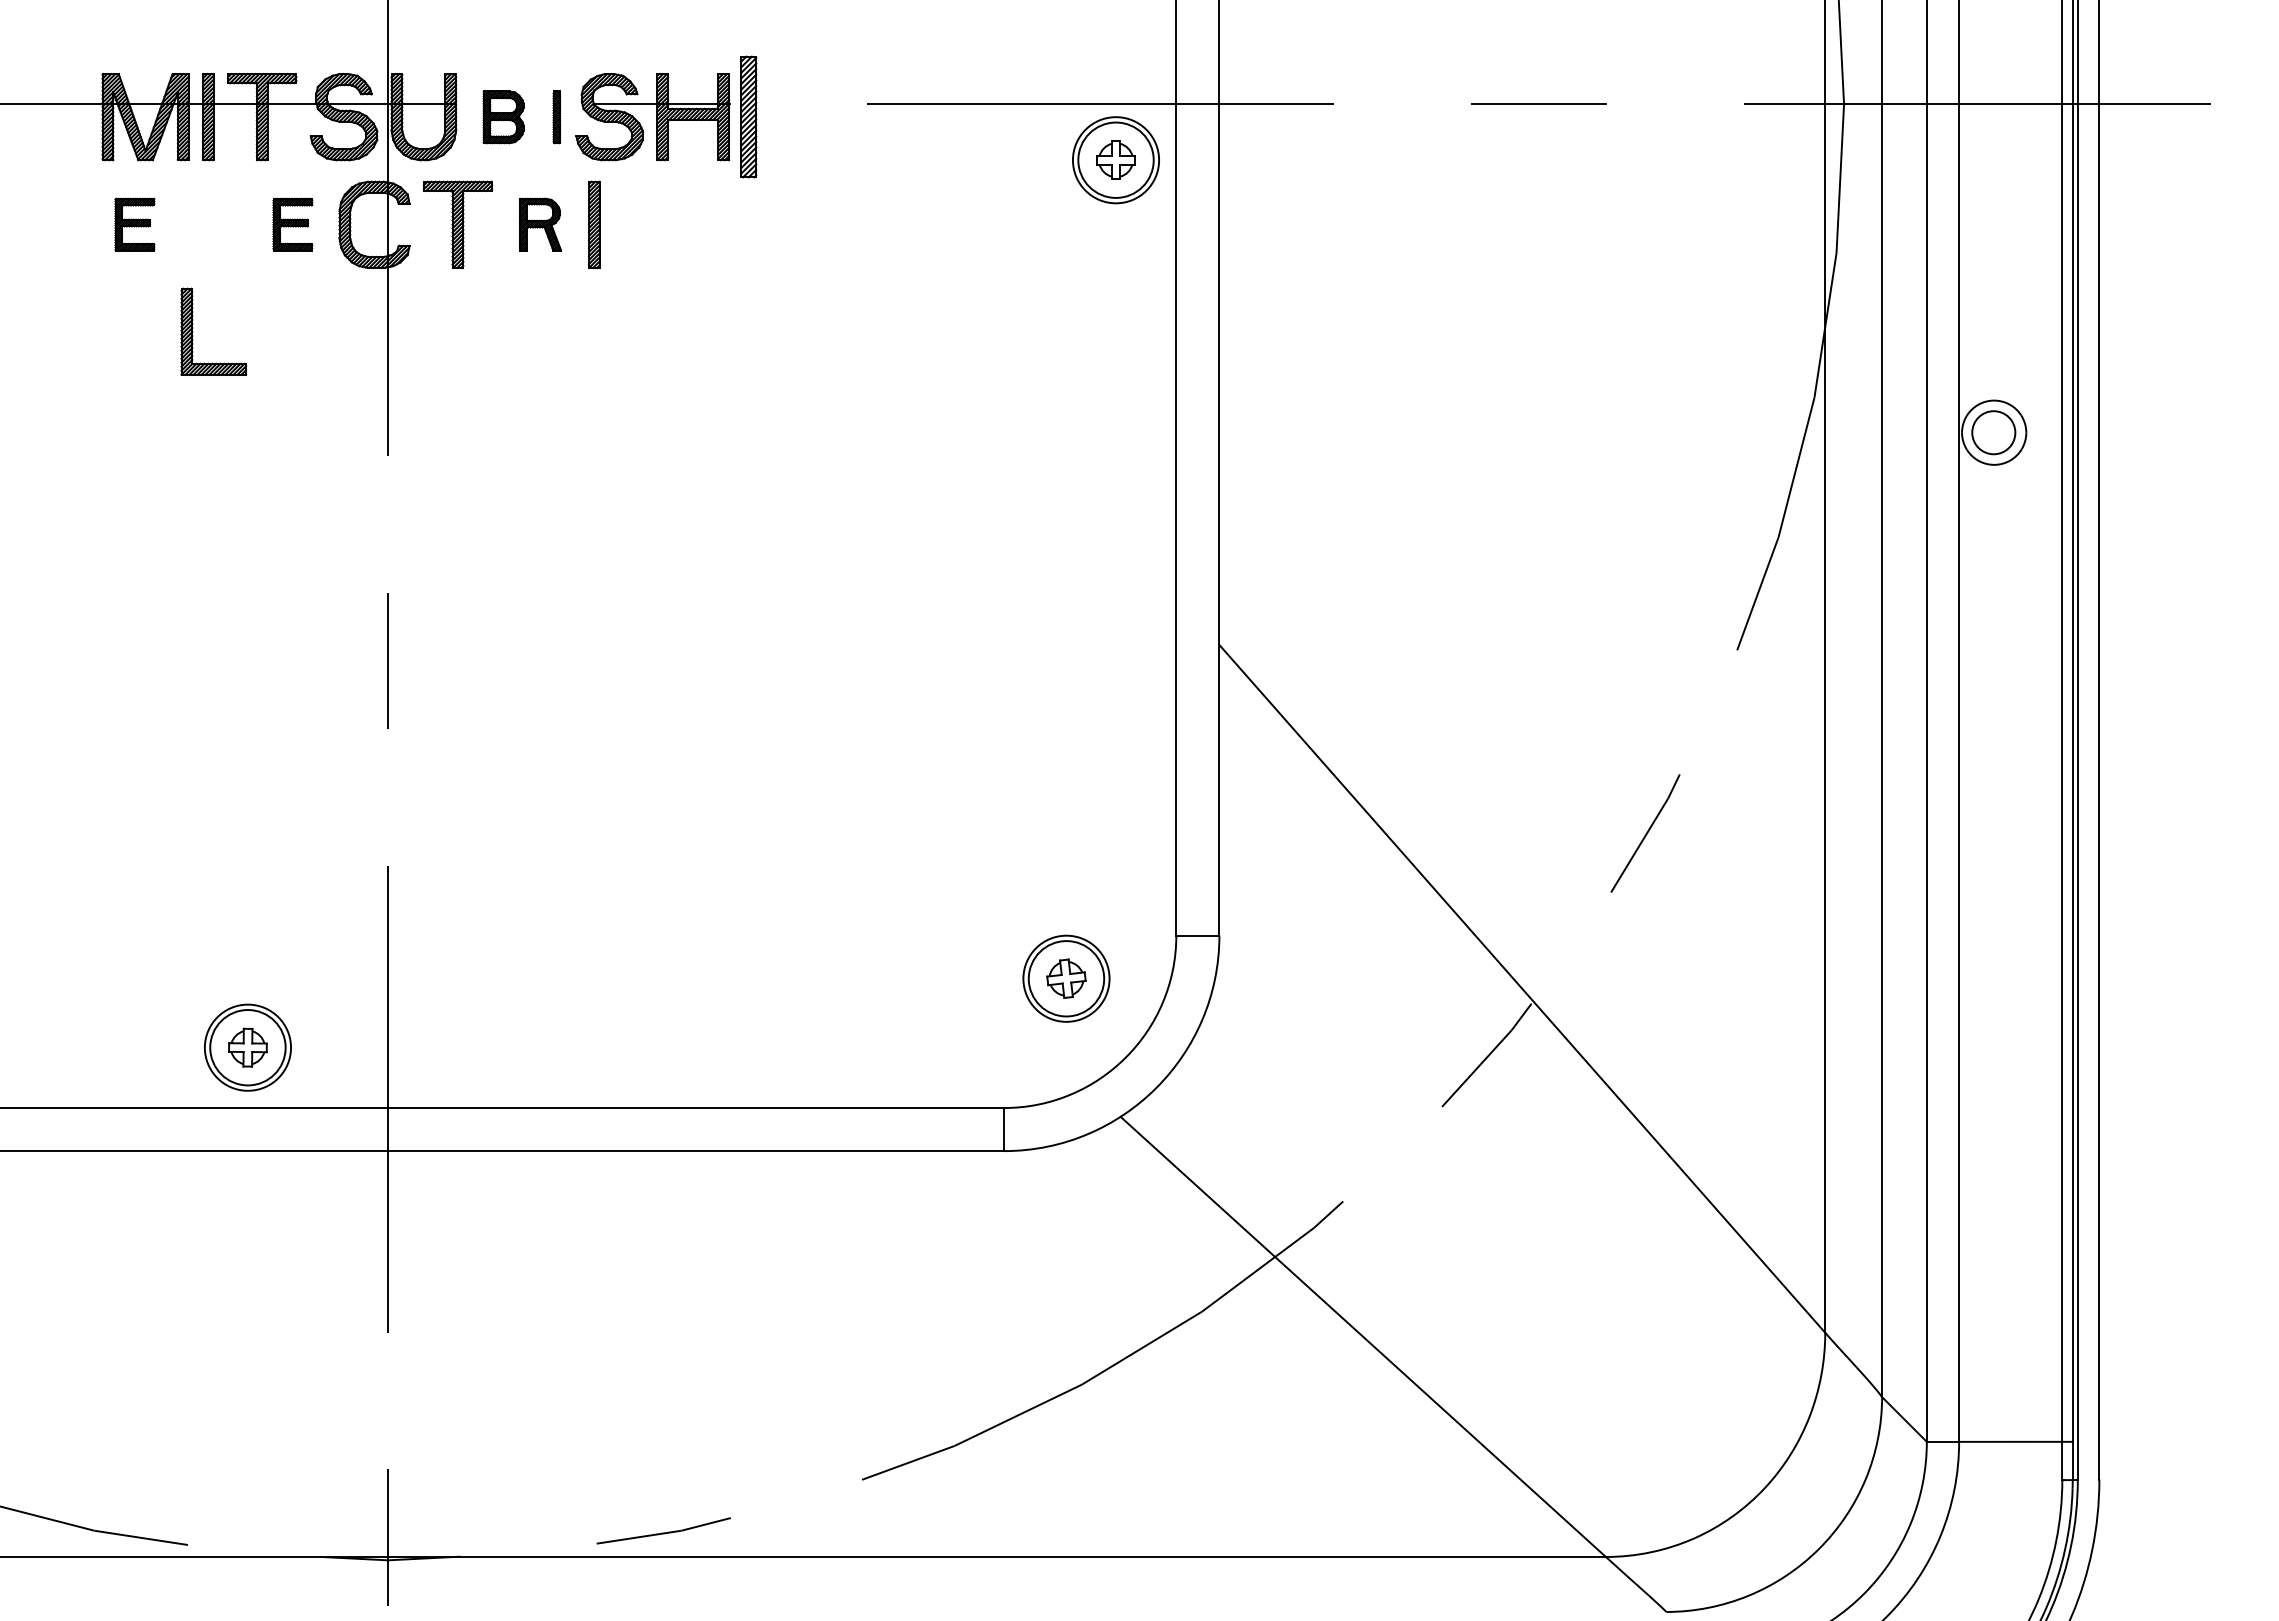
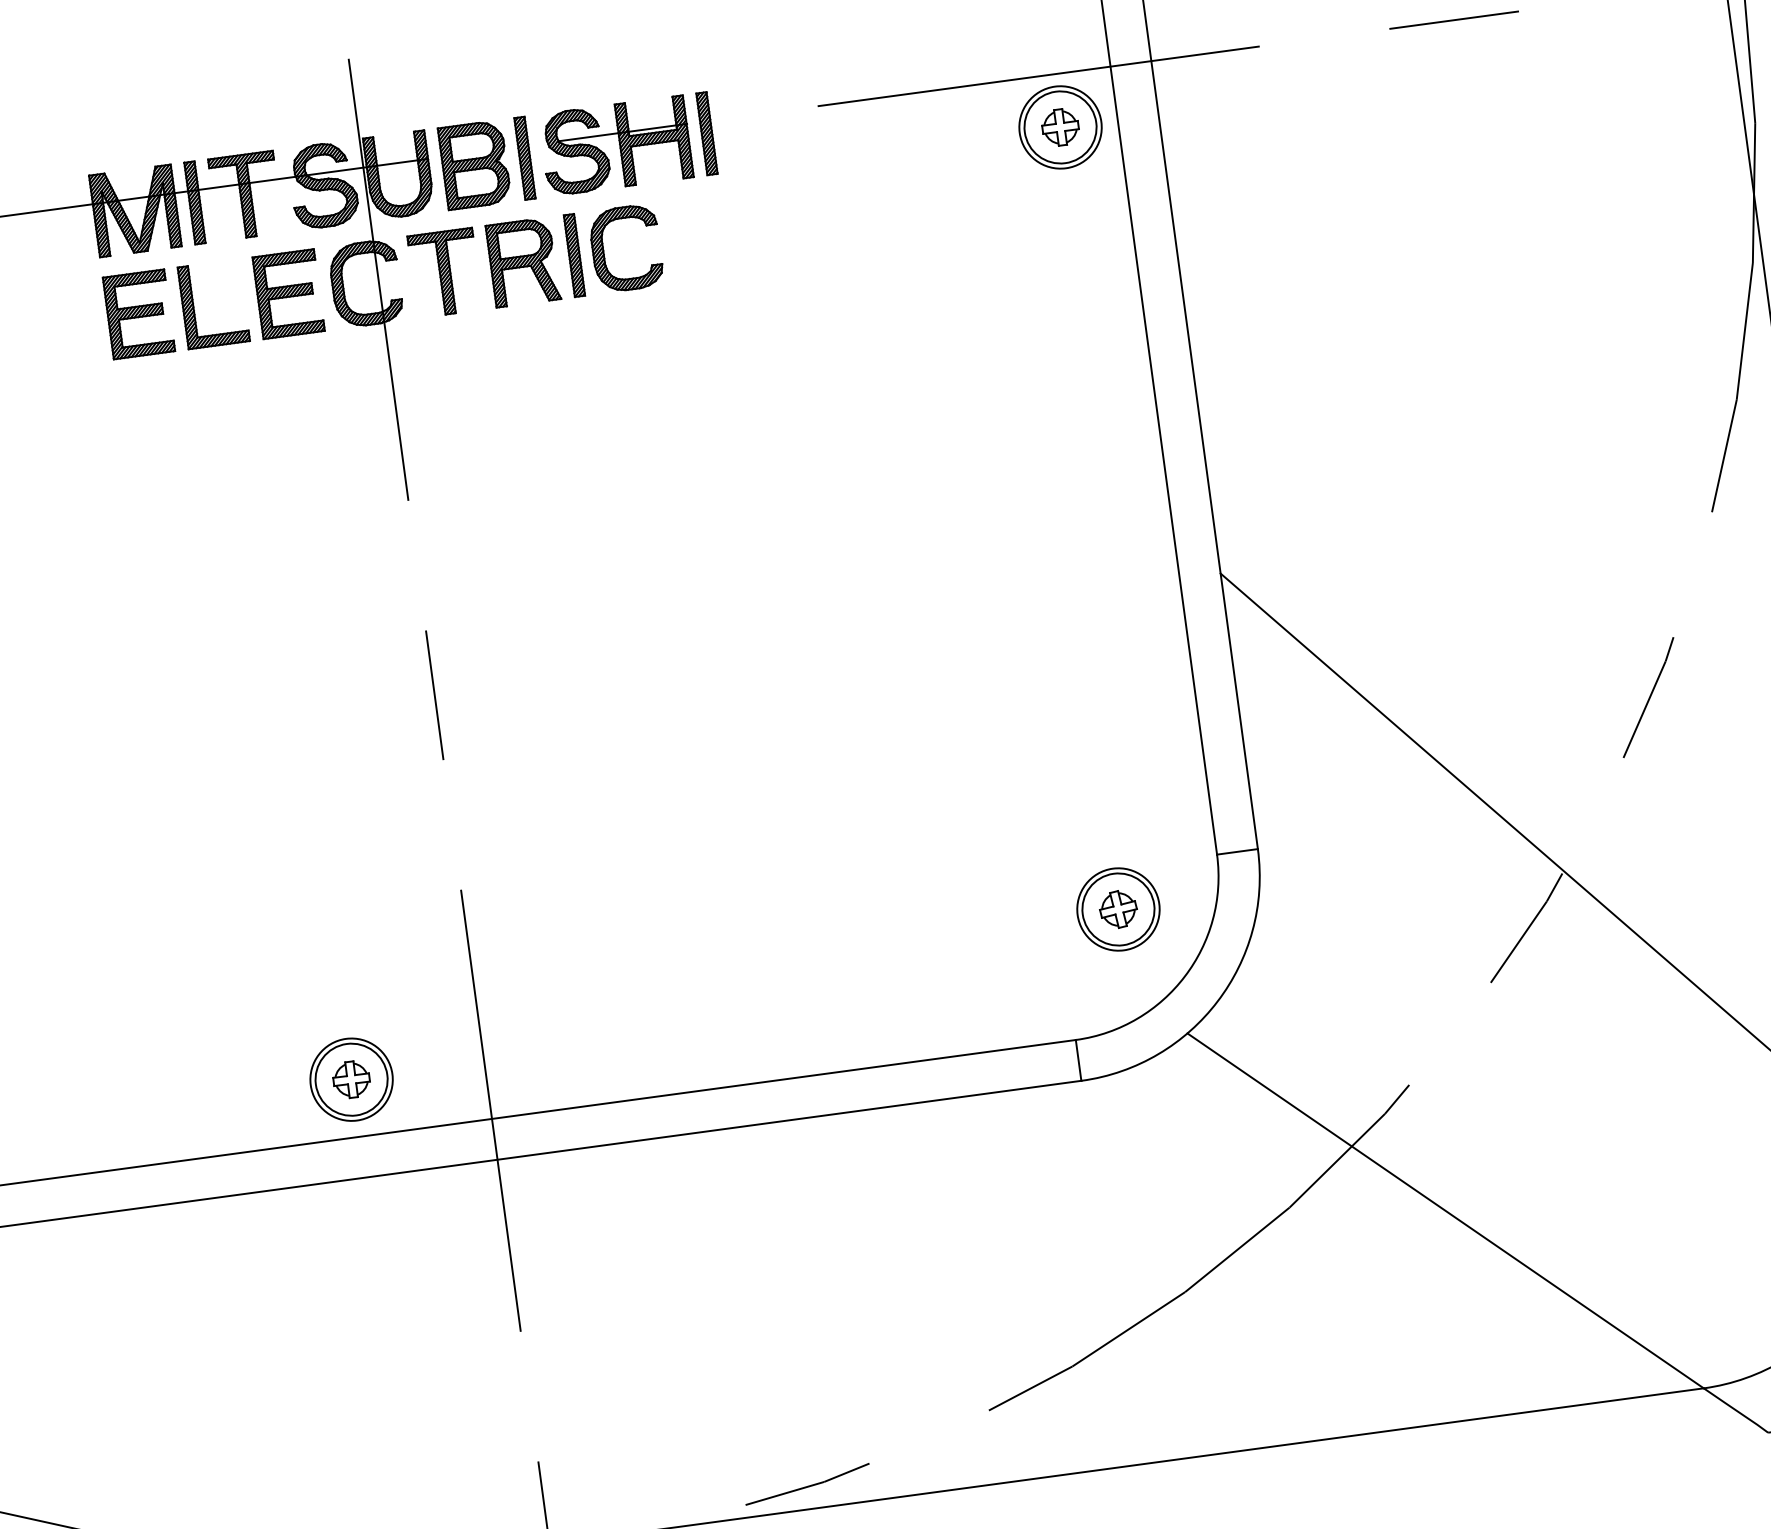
part: (503, 117) -> (474, 165), size x1.67
part: (556, 117) -> (524, 158), size x1.67
part: (748, 117) -> (706, 134), size x0.71
part: (134, 224) -> (138, 314), size x1.67
part: (292, 224) -> (288, 293), size x1.67
part: (540, 224) -> (523, 262), size x1.67
part: (625, 224) -> (603, 251), added
part: (193, 331) -> (194, 306), moved

